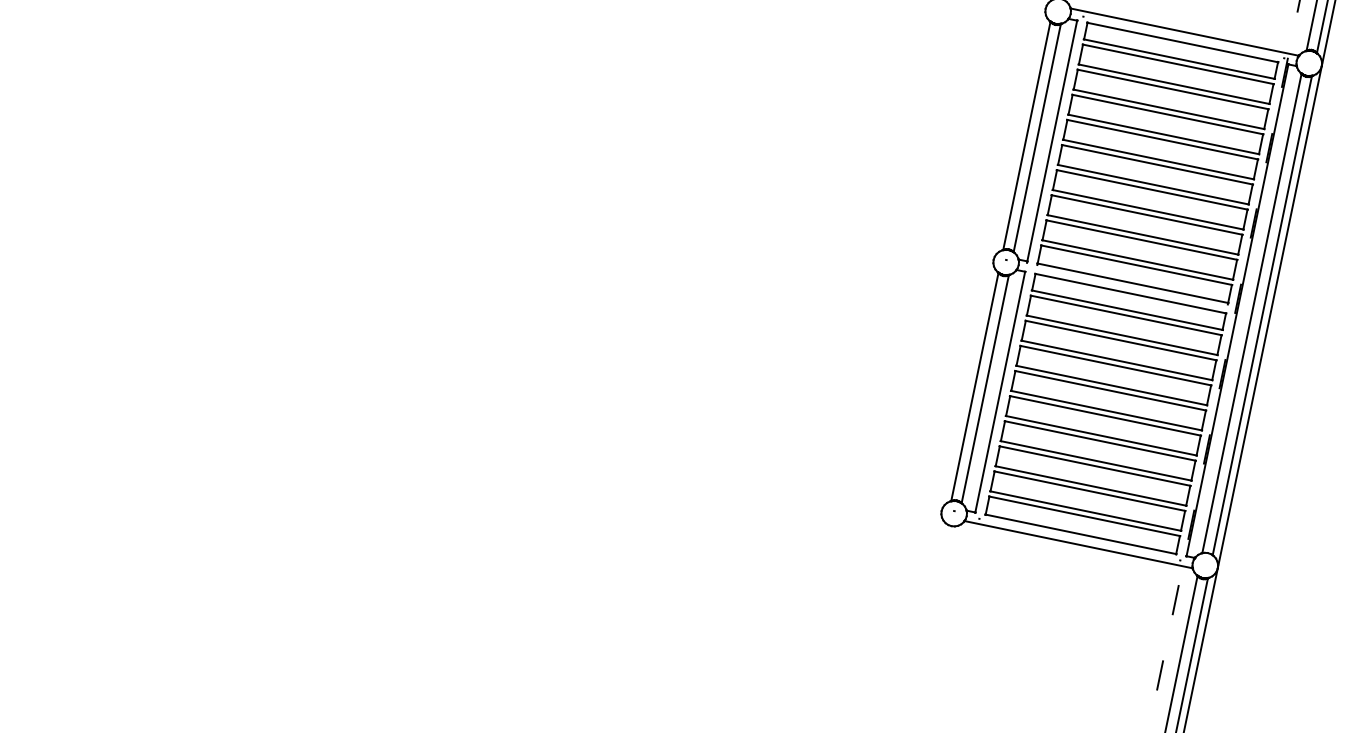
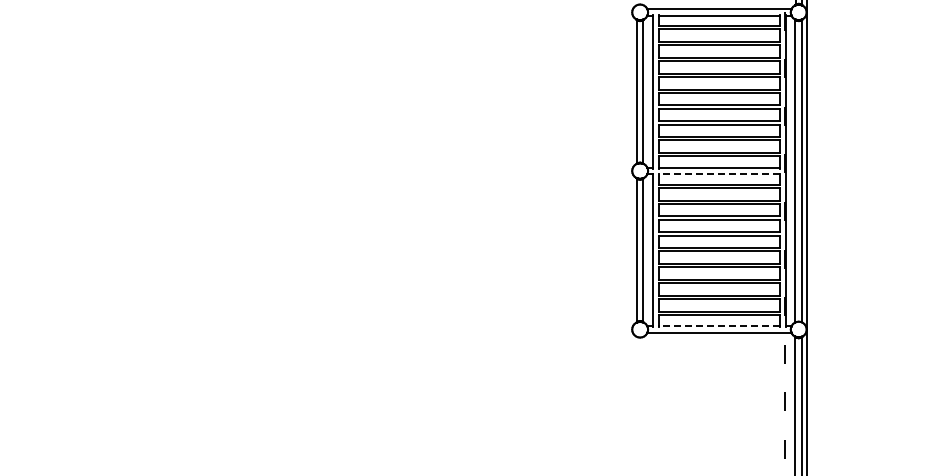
line: (1130, 294) -> (719, 174), solid -> dashed
line: (1080, 534) -> (719, 326), solid -> dashed

